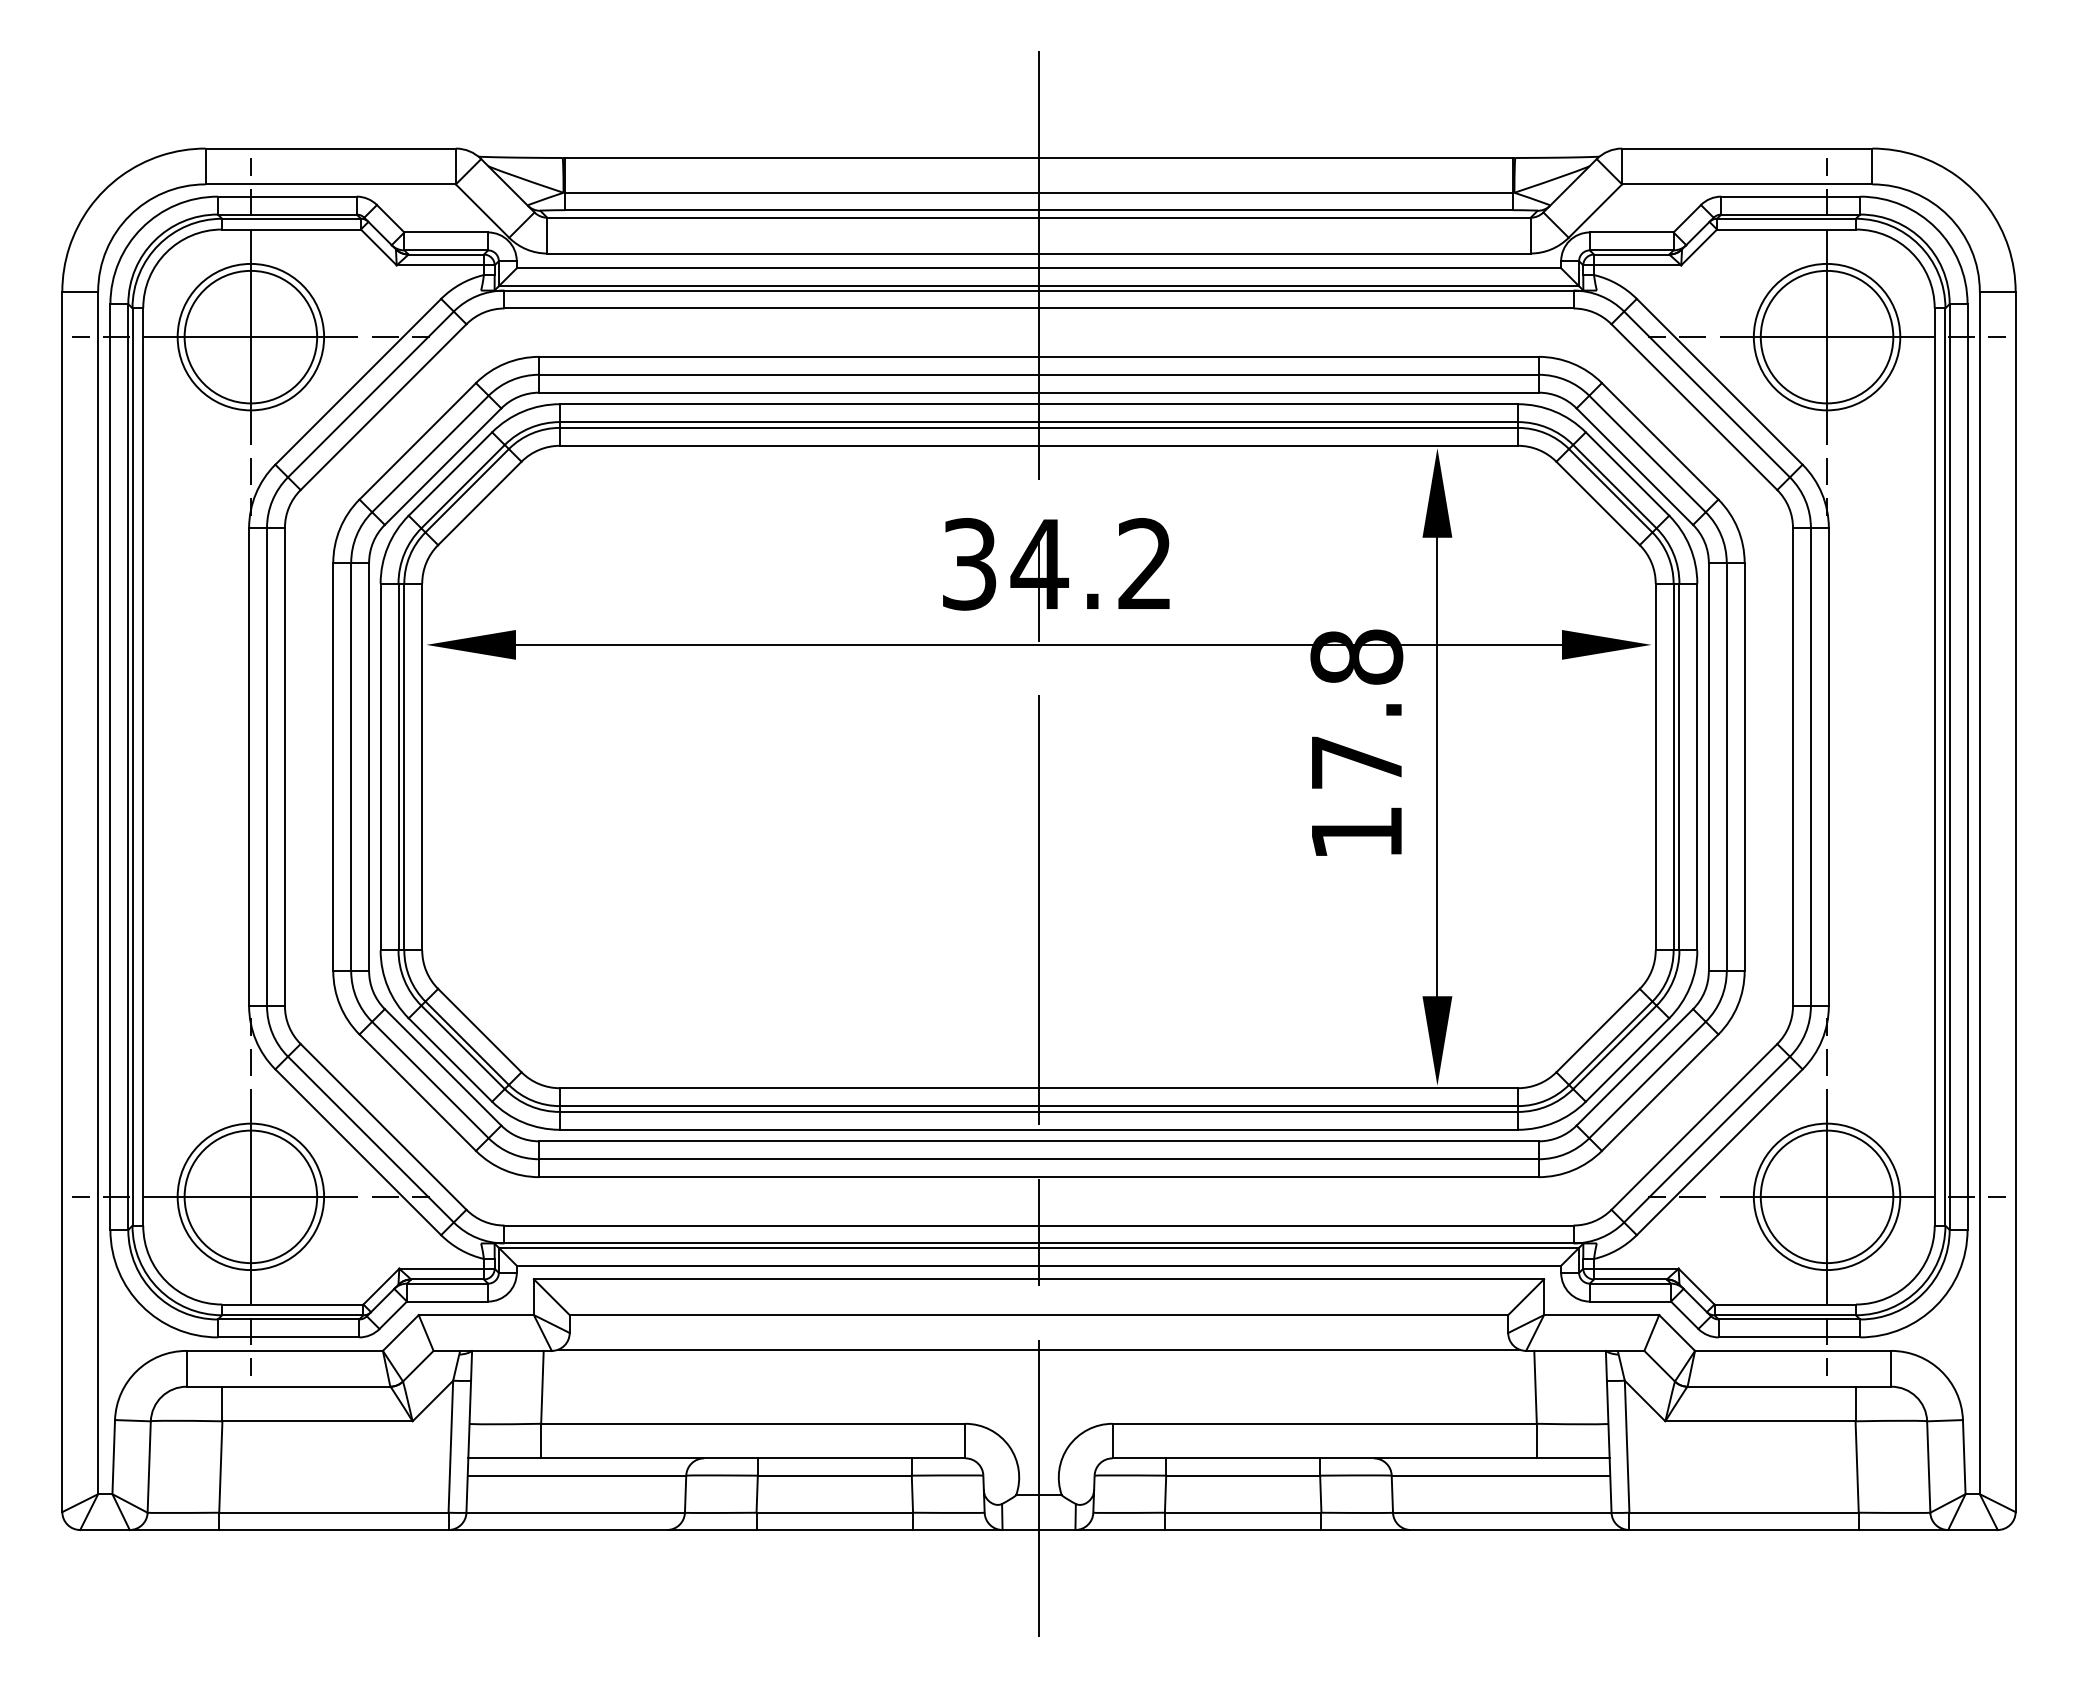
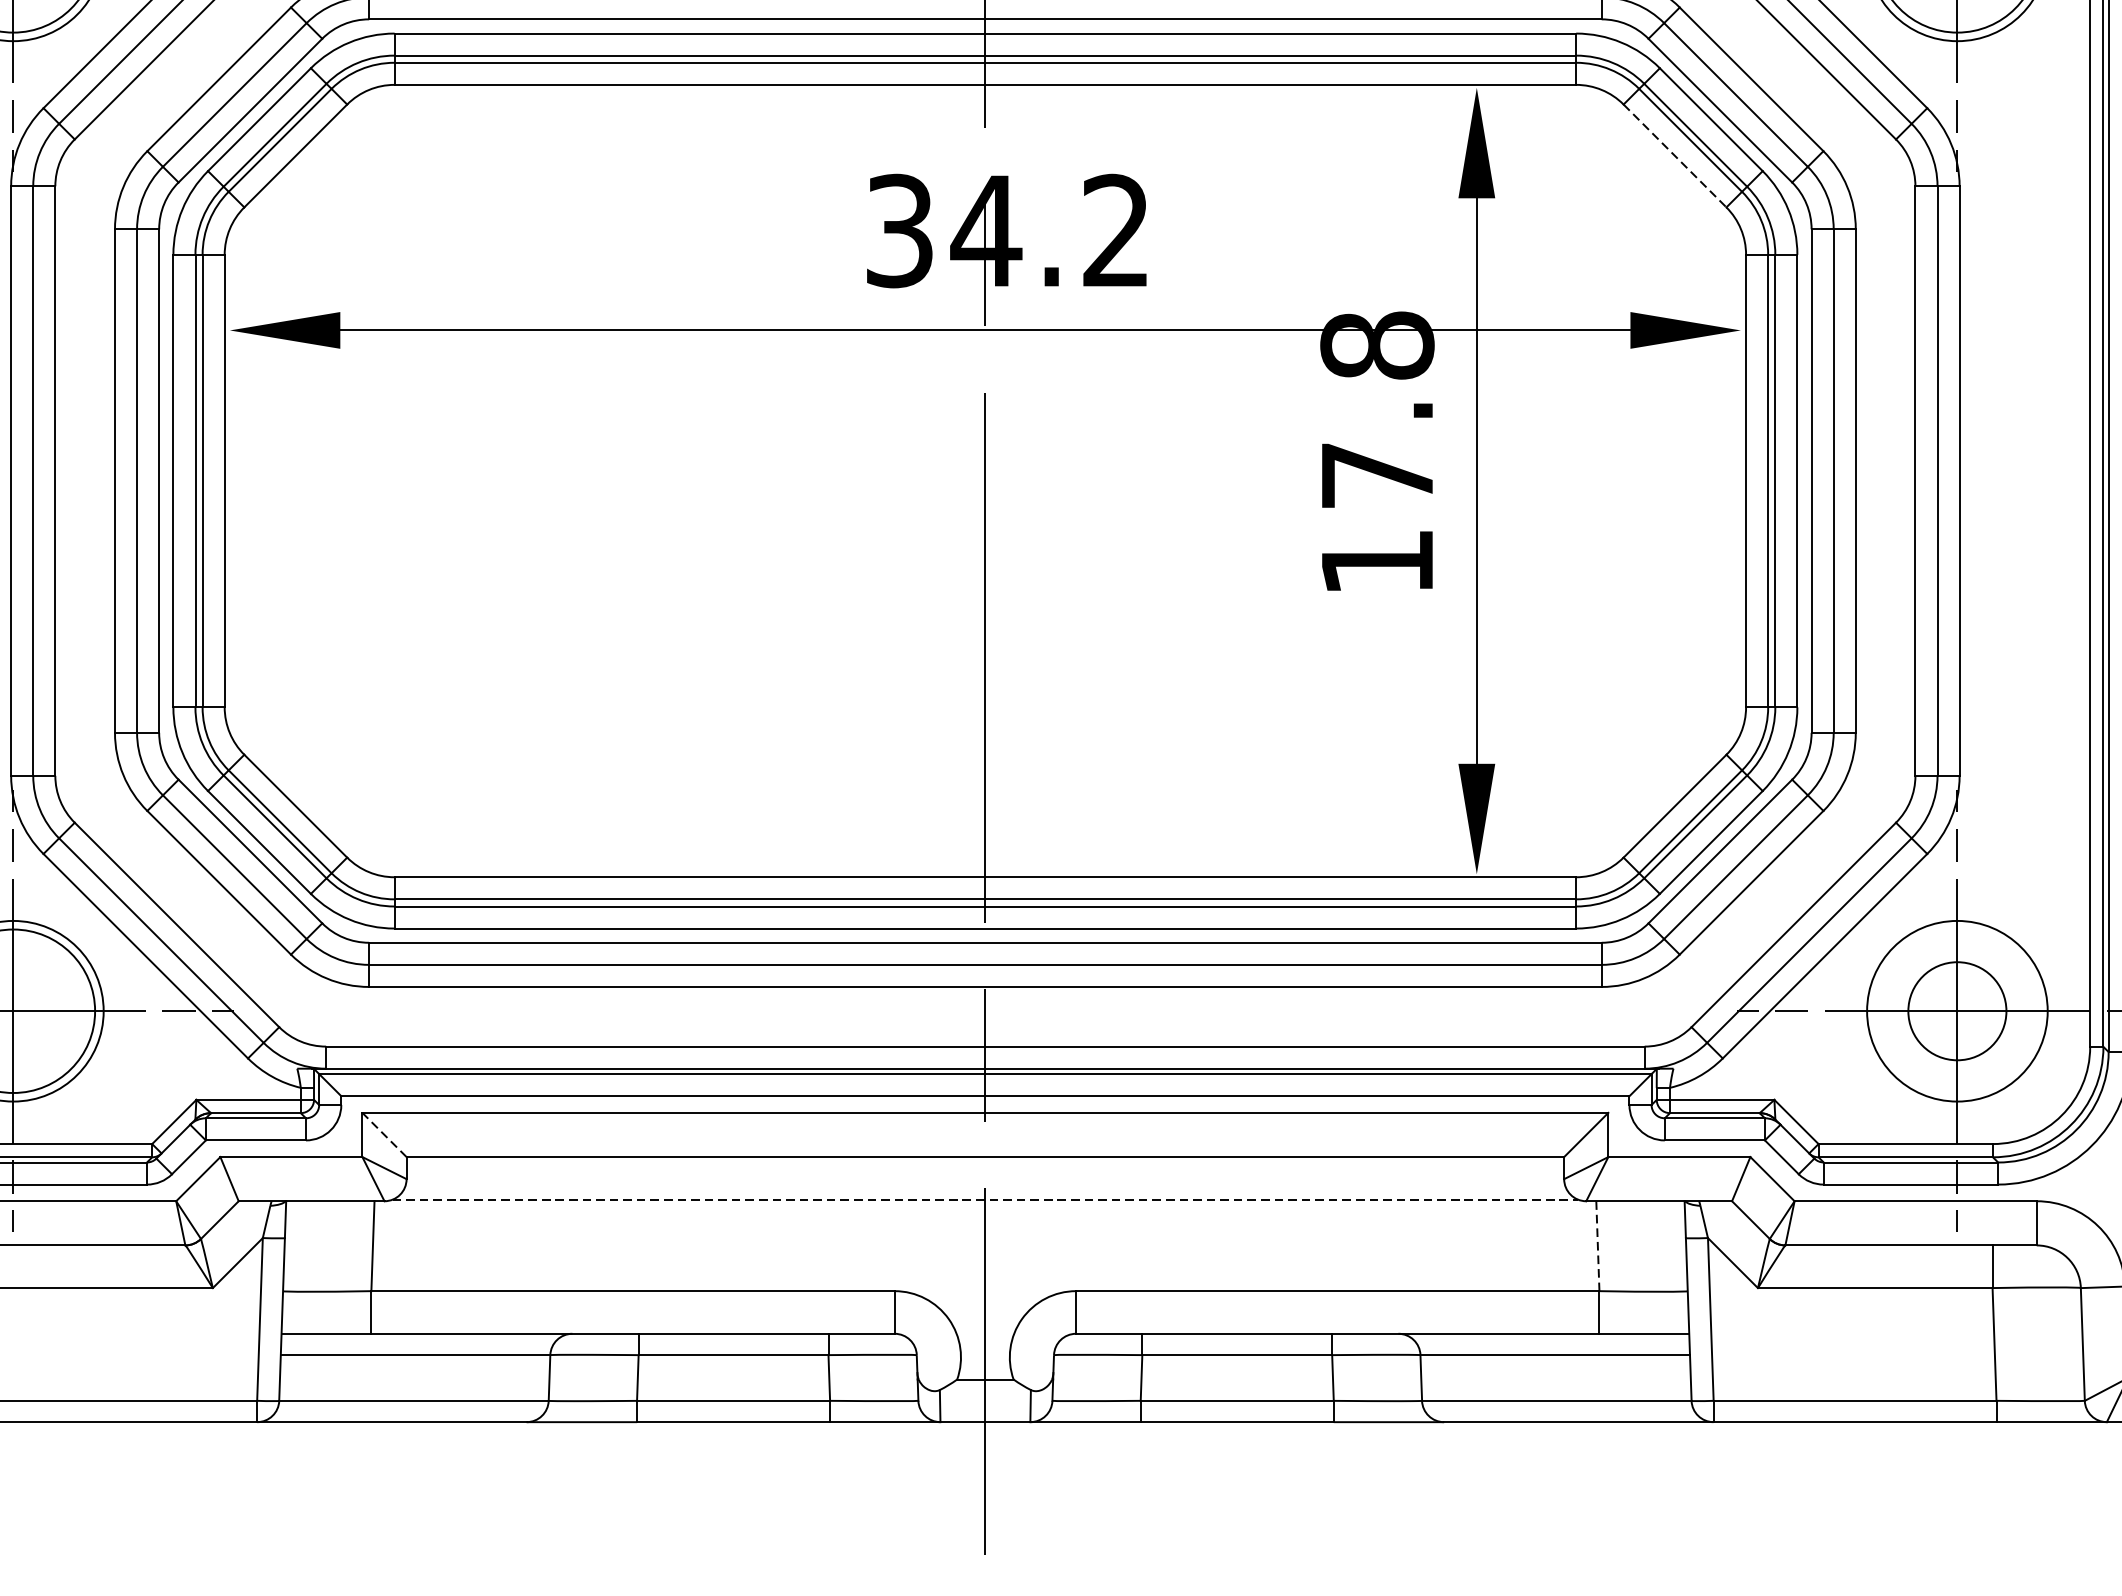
line: (1598, 503) -> (1675, 156), solid -> dashed
circle: (1826, 1196) -> (1956, 1010), size x0.6
line: (551, 1296) -> (384, 1134), solid -> dashed
line: (1039, 1349) -> (986, 1199), solid -> dashed
line: (1535, 1387) -> (1597, 1246), solid -> dashed

